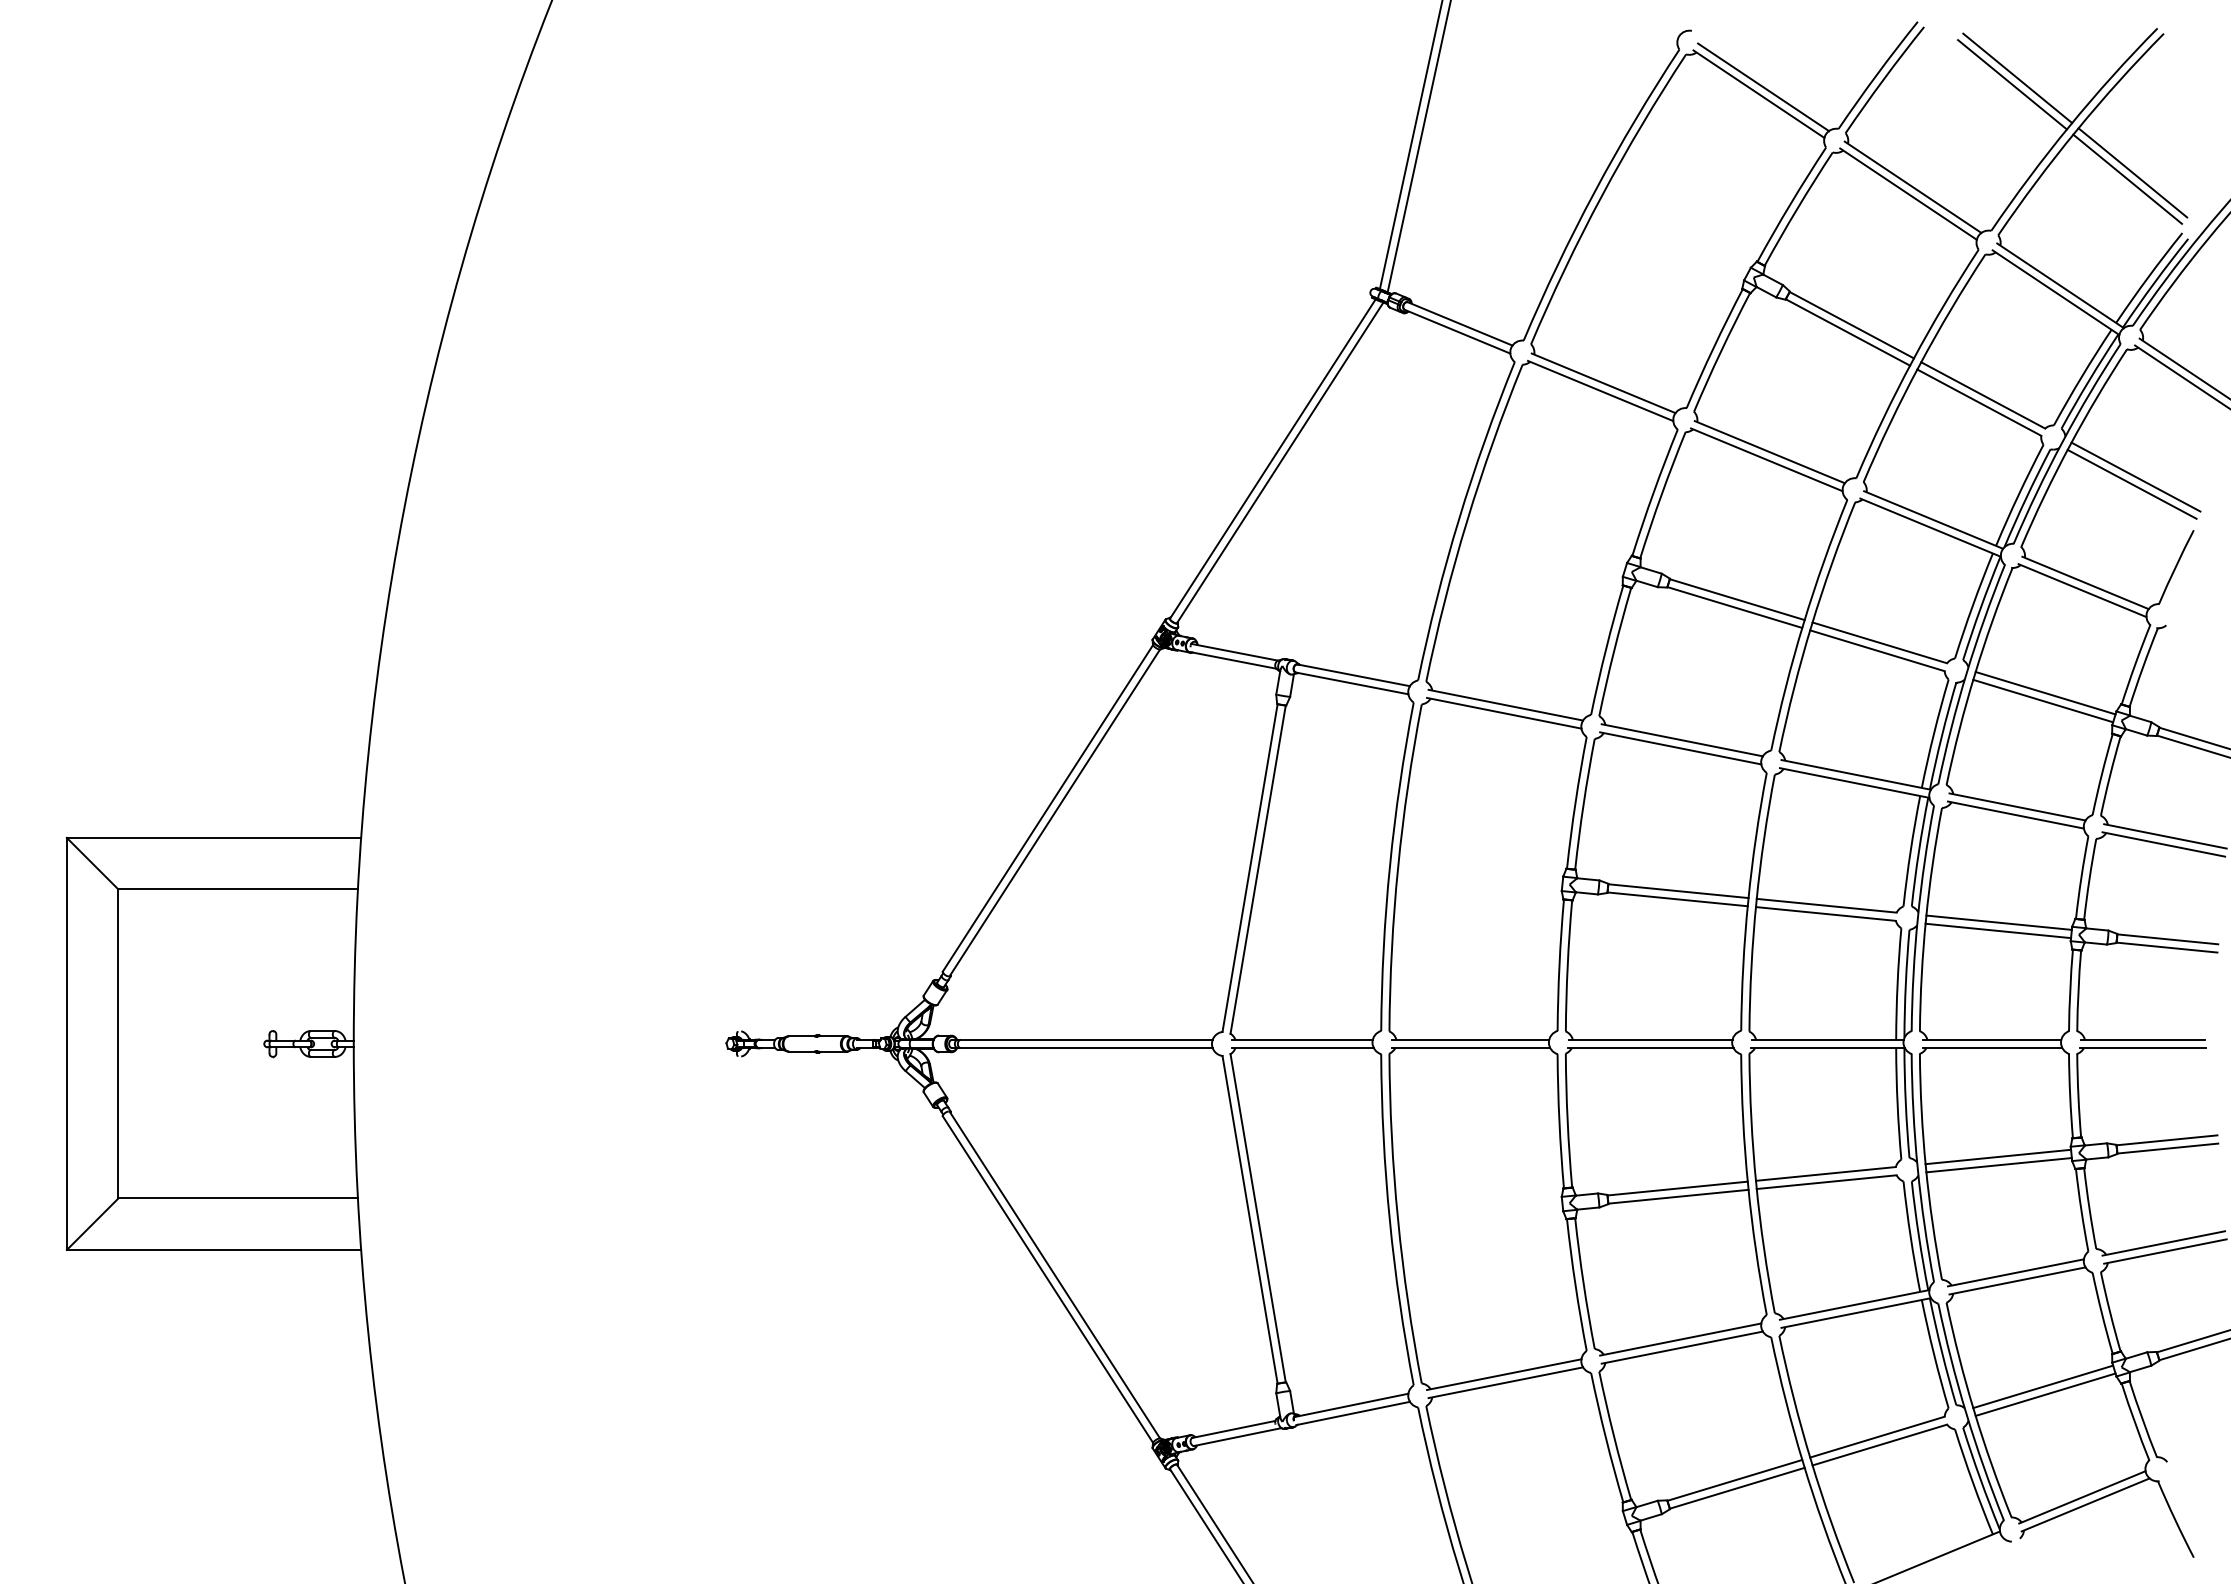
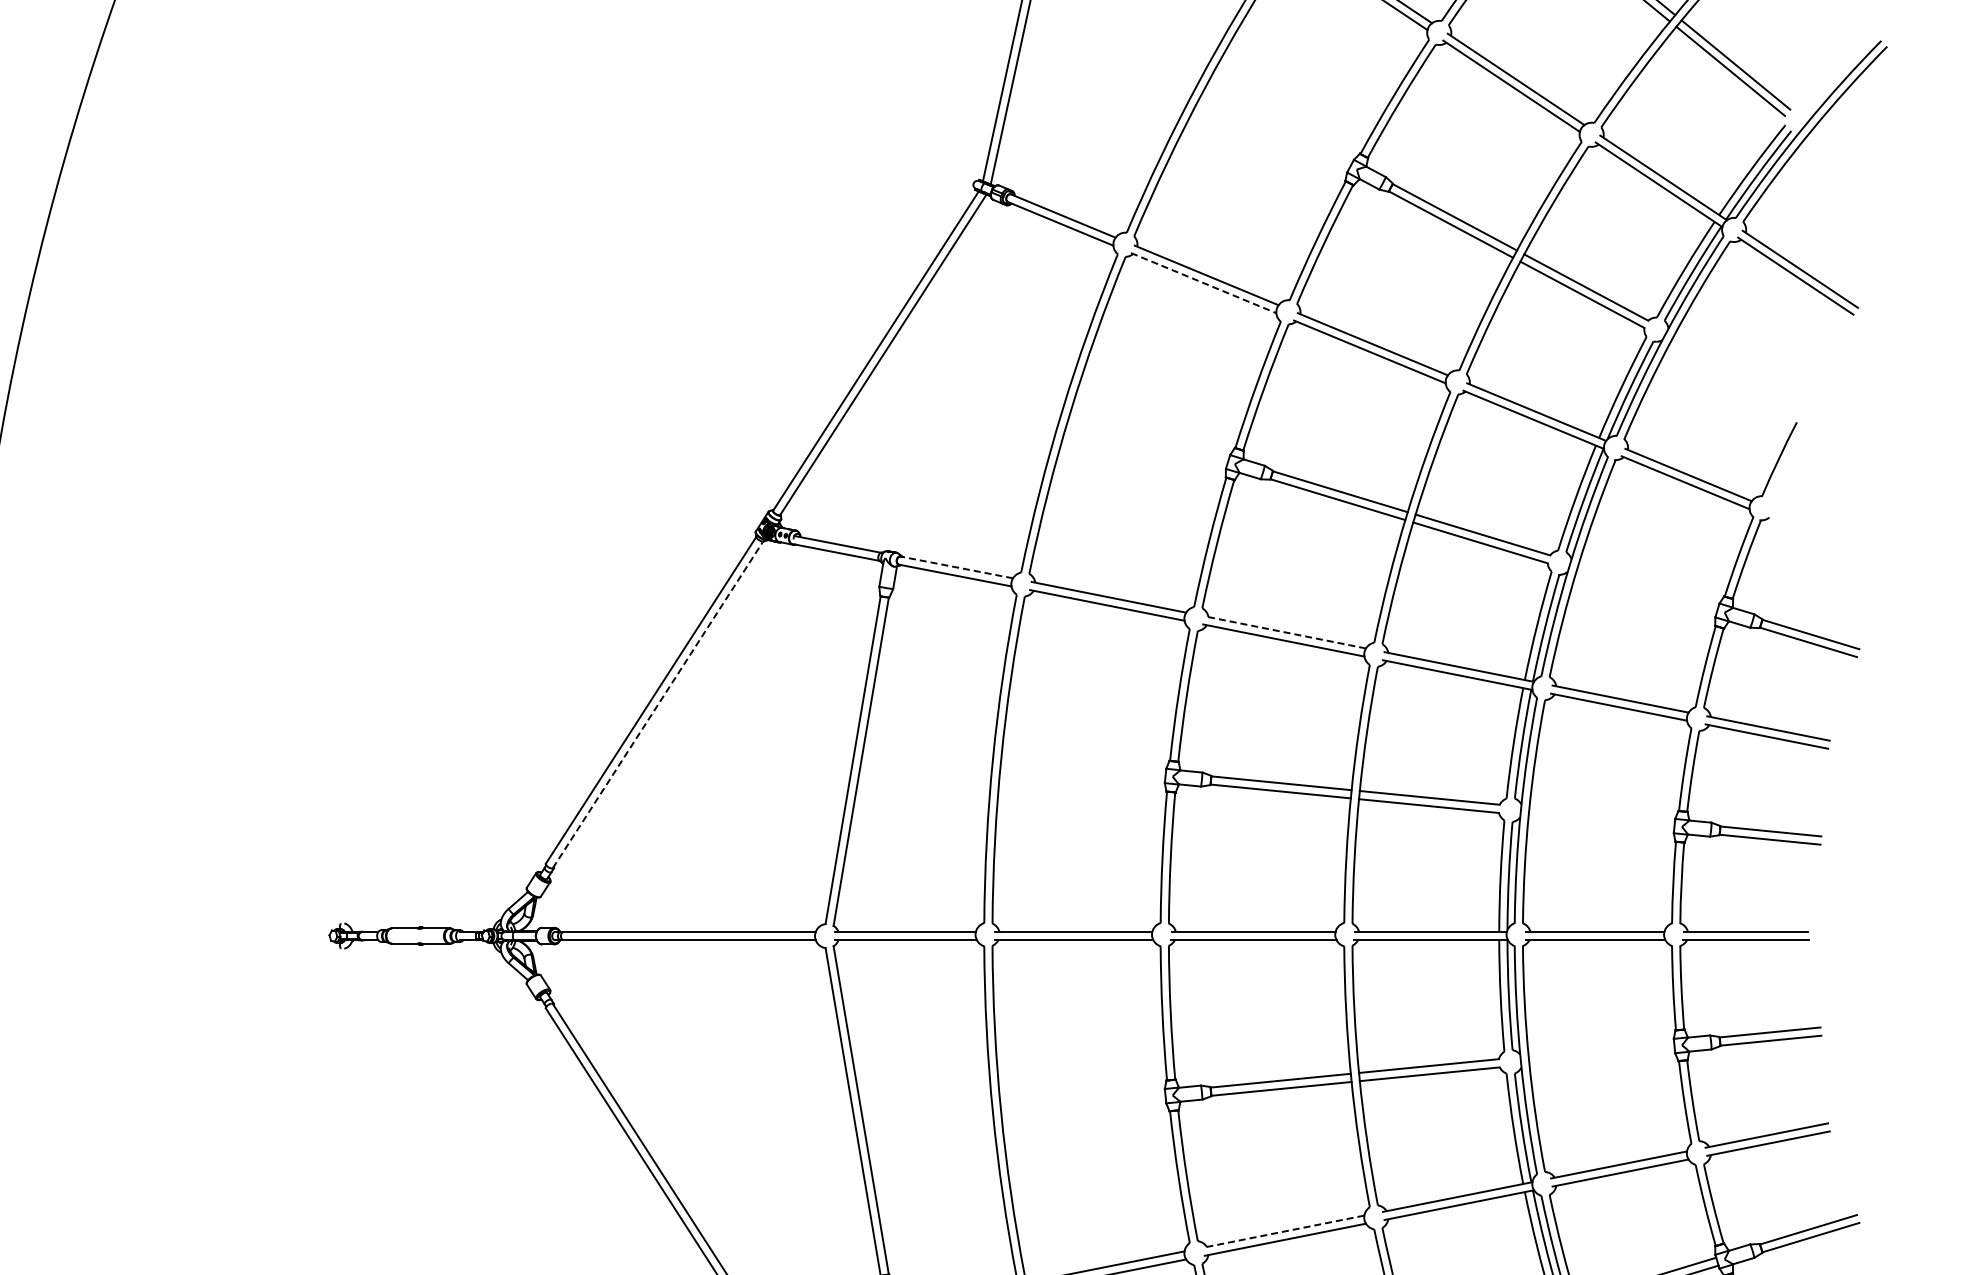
line: (1600, 391) -> (1203, 283), solid -> dashed
line: (2135, 476) -> (1738, 368), removed
line: (2131, 483) -> (1734, 375), removed
line: (1353, 675) -> (956, 567), solid -> dashed
line: (2045, 692) -> (1648, 584), removed
line: (2043, 700) -> (1646, 592), removed
line: (1681, 740) -> (1284, 632), solid -> dashed
line: (1055, 812) -> (658, 704), solid -> dashed
line: (1998, 922) -> (1601, 814), removed
line: (1998, 930) -> (1601, 822), removed
line: (1998, 1156) -> (1601, 1048), removed
line: (1998, 1165) -> (1601, 1057), removed
line: (1680, 1339) -> (1283, 1231), solid -> dashed

